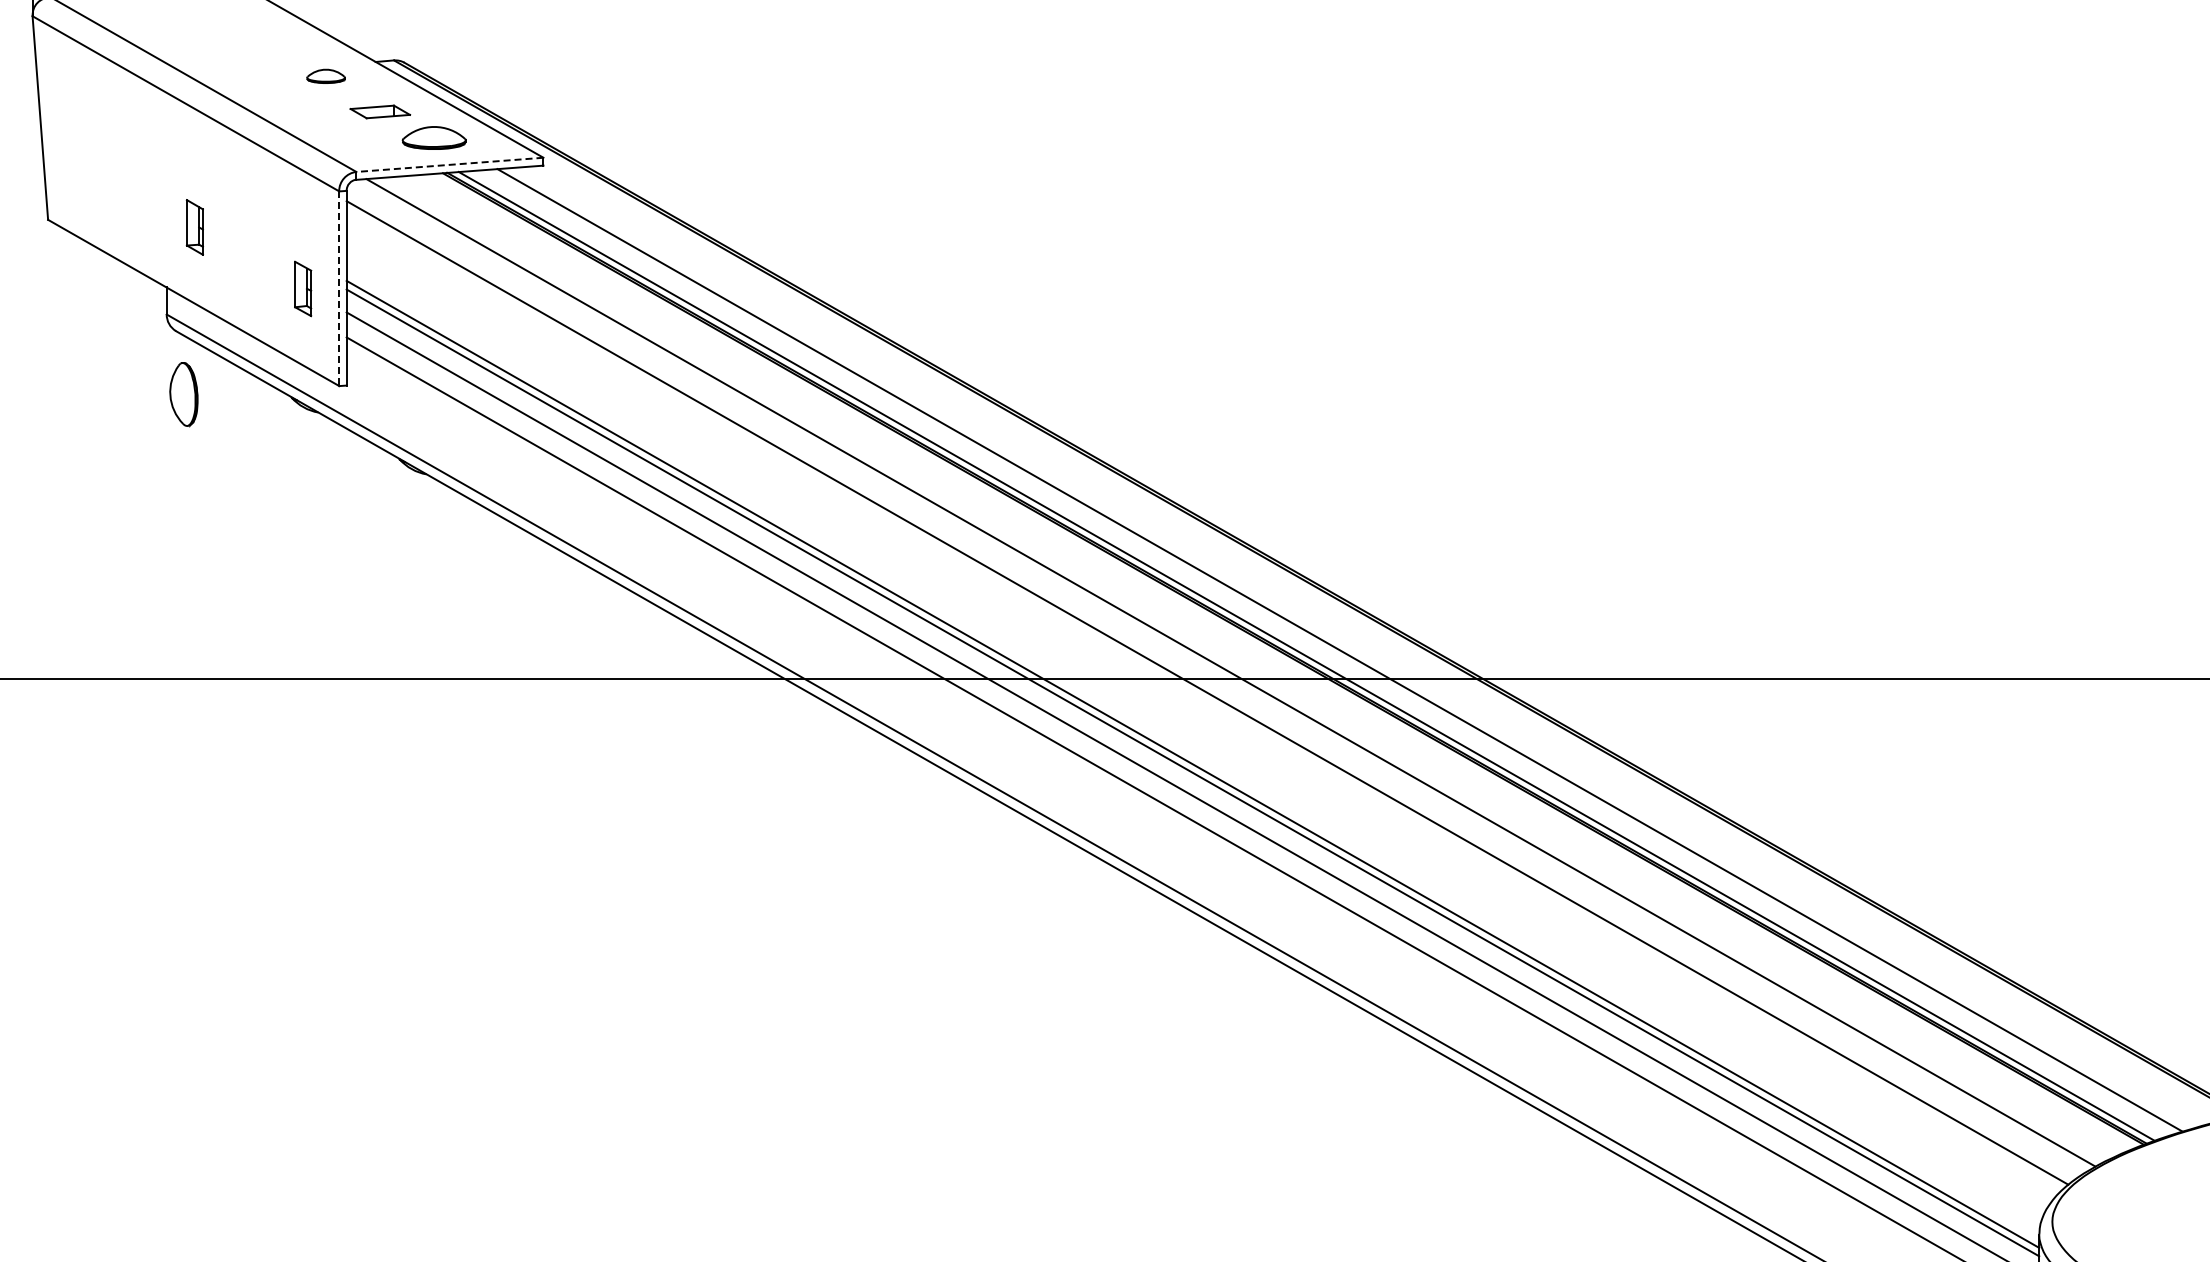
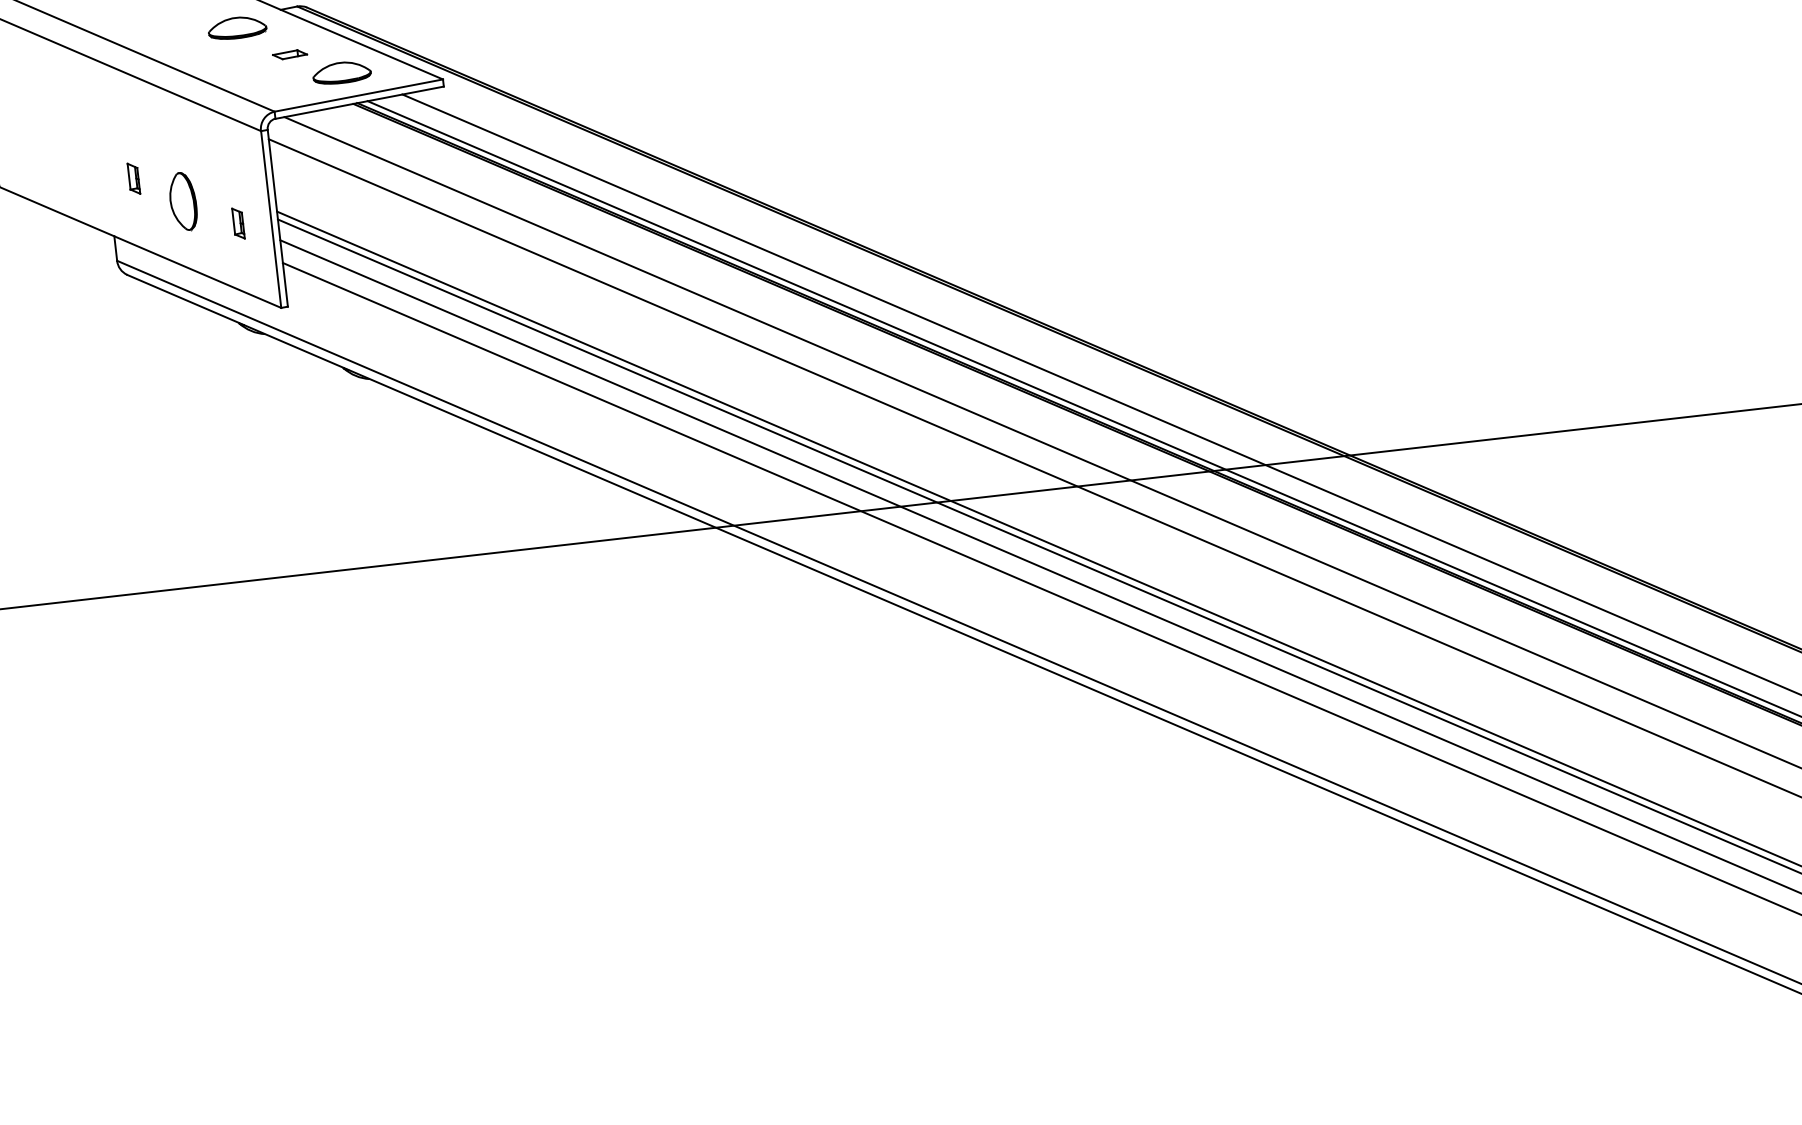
part: (325, 76) -> (236, 28), size x1.67
part: (379, 111) -> (289, 54), size x0.62
line: (449, 164) -> (358, 95), dashed -> solid
part: (195, 227) -> (134, 178), size x0.62
part: (303, 289) -> (238, 223), size x0.62
line: (339, 289) -> (271, 220), dashed -> solid
part: (183, 394) -> (182, 201), moved

